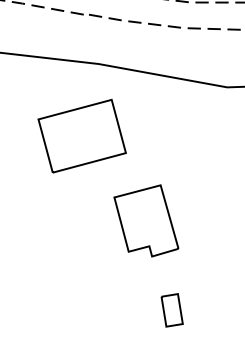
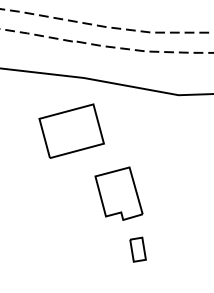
part: (171, 310) -> (137, 249), moved

